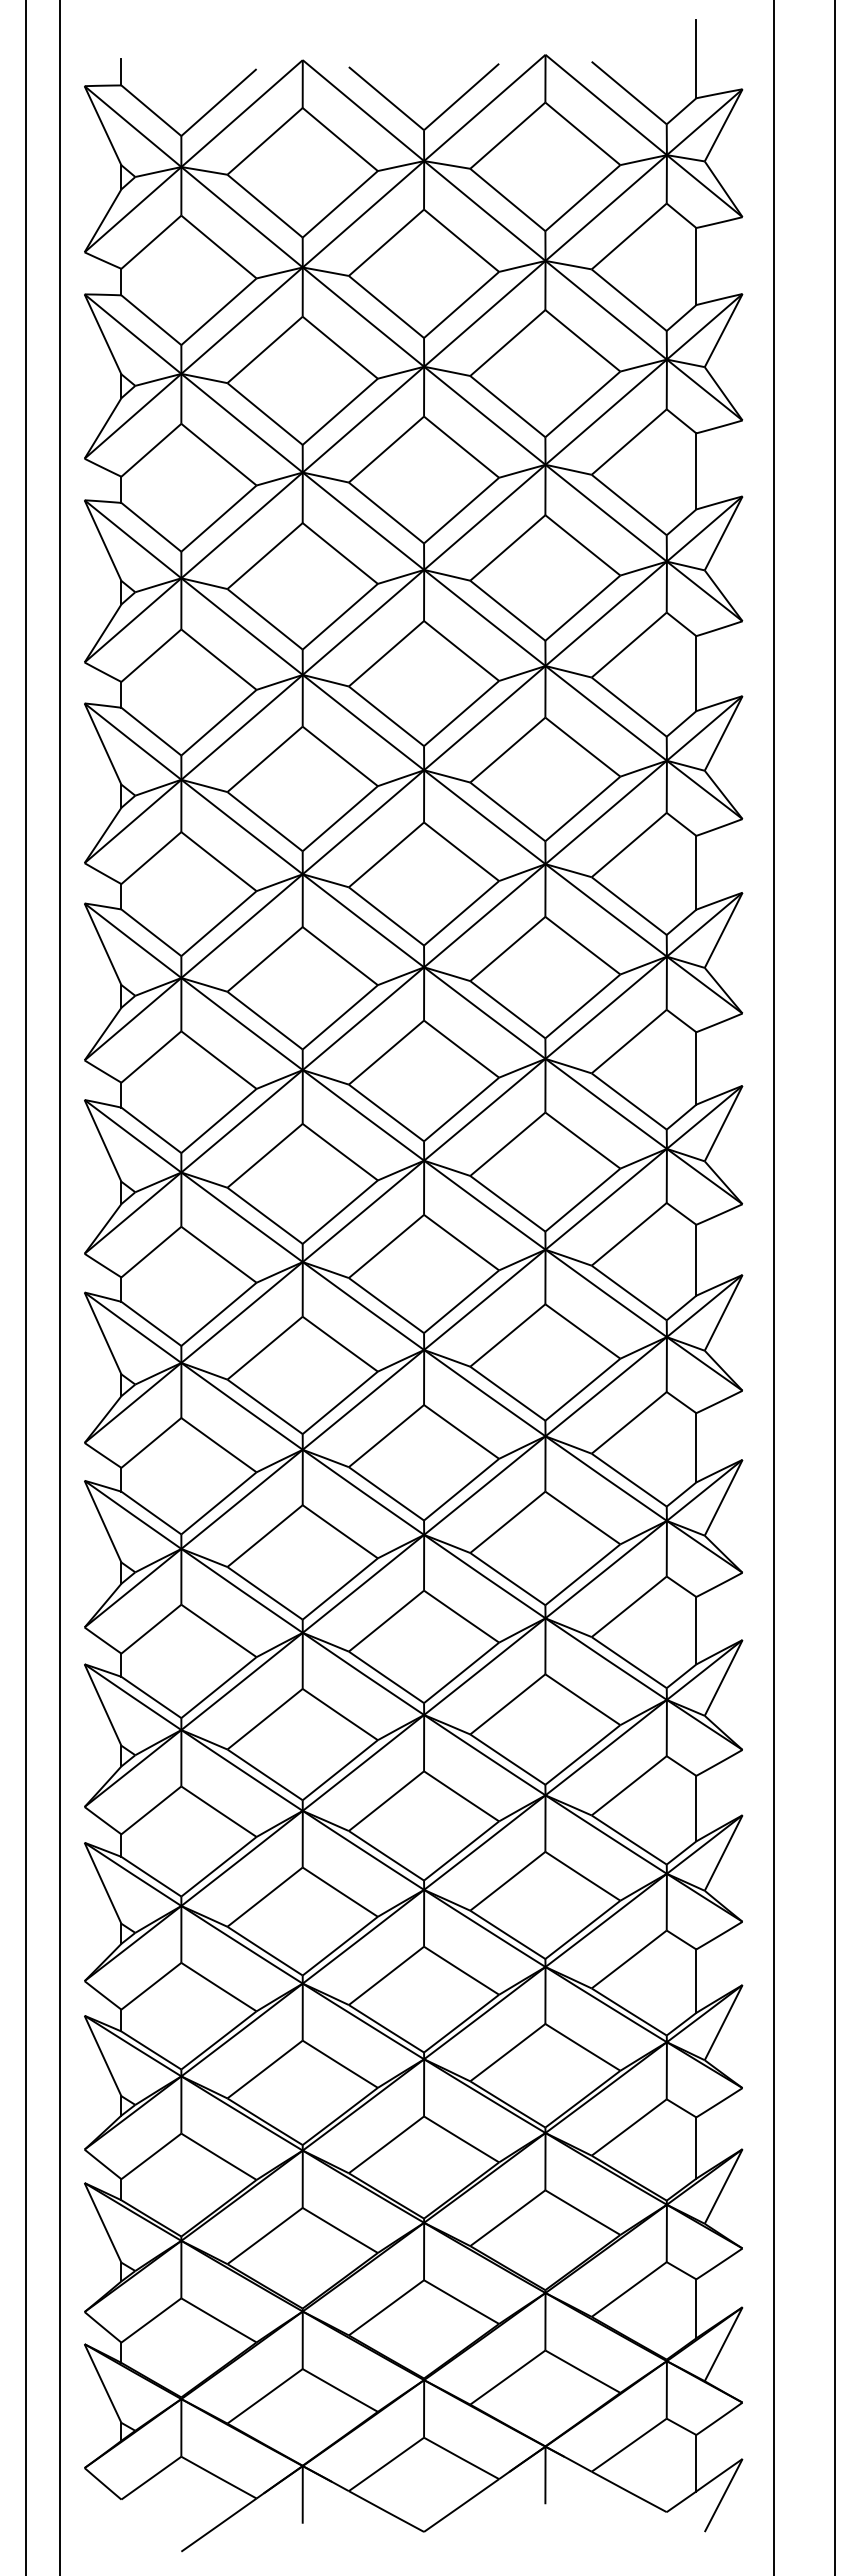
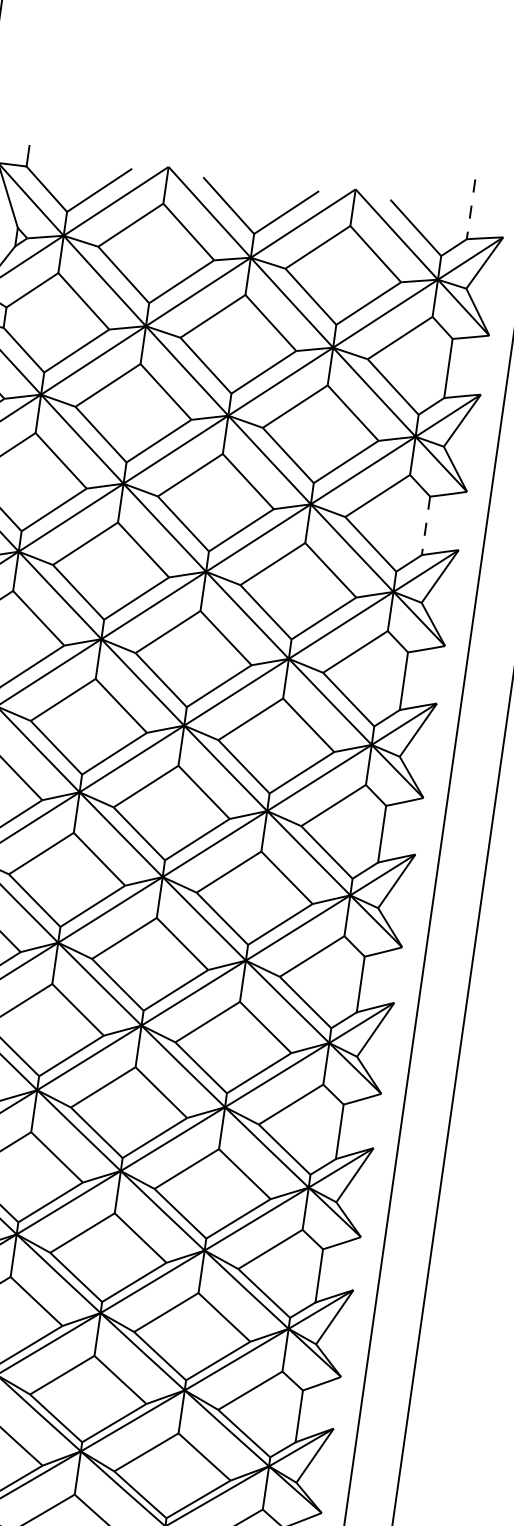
line: (696, 59) -> (471, 209), solid -> dashed
line: (696, 471) -> (426, 525), solid -> dashed

